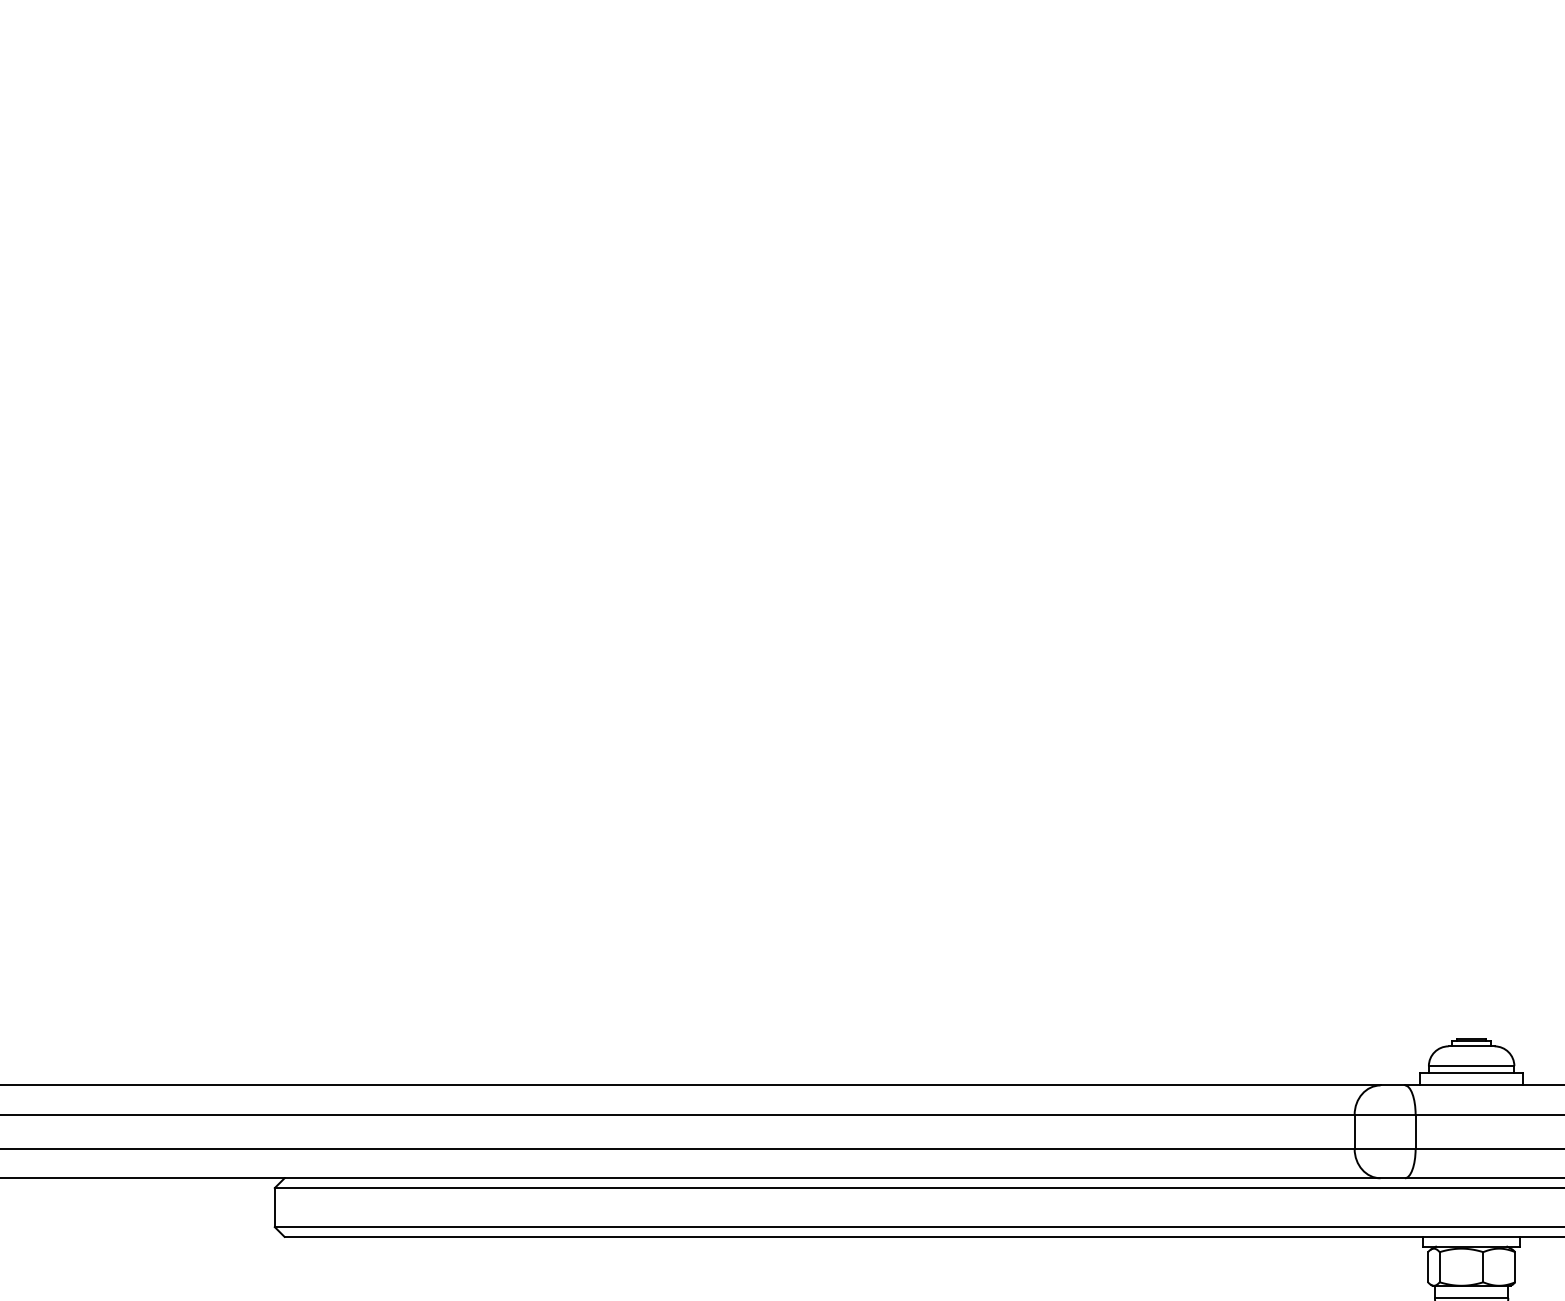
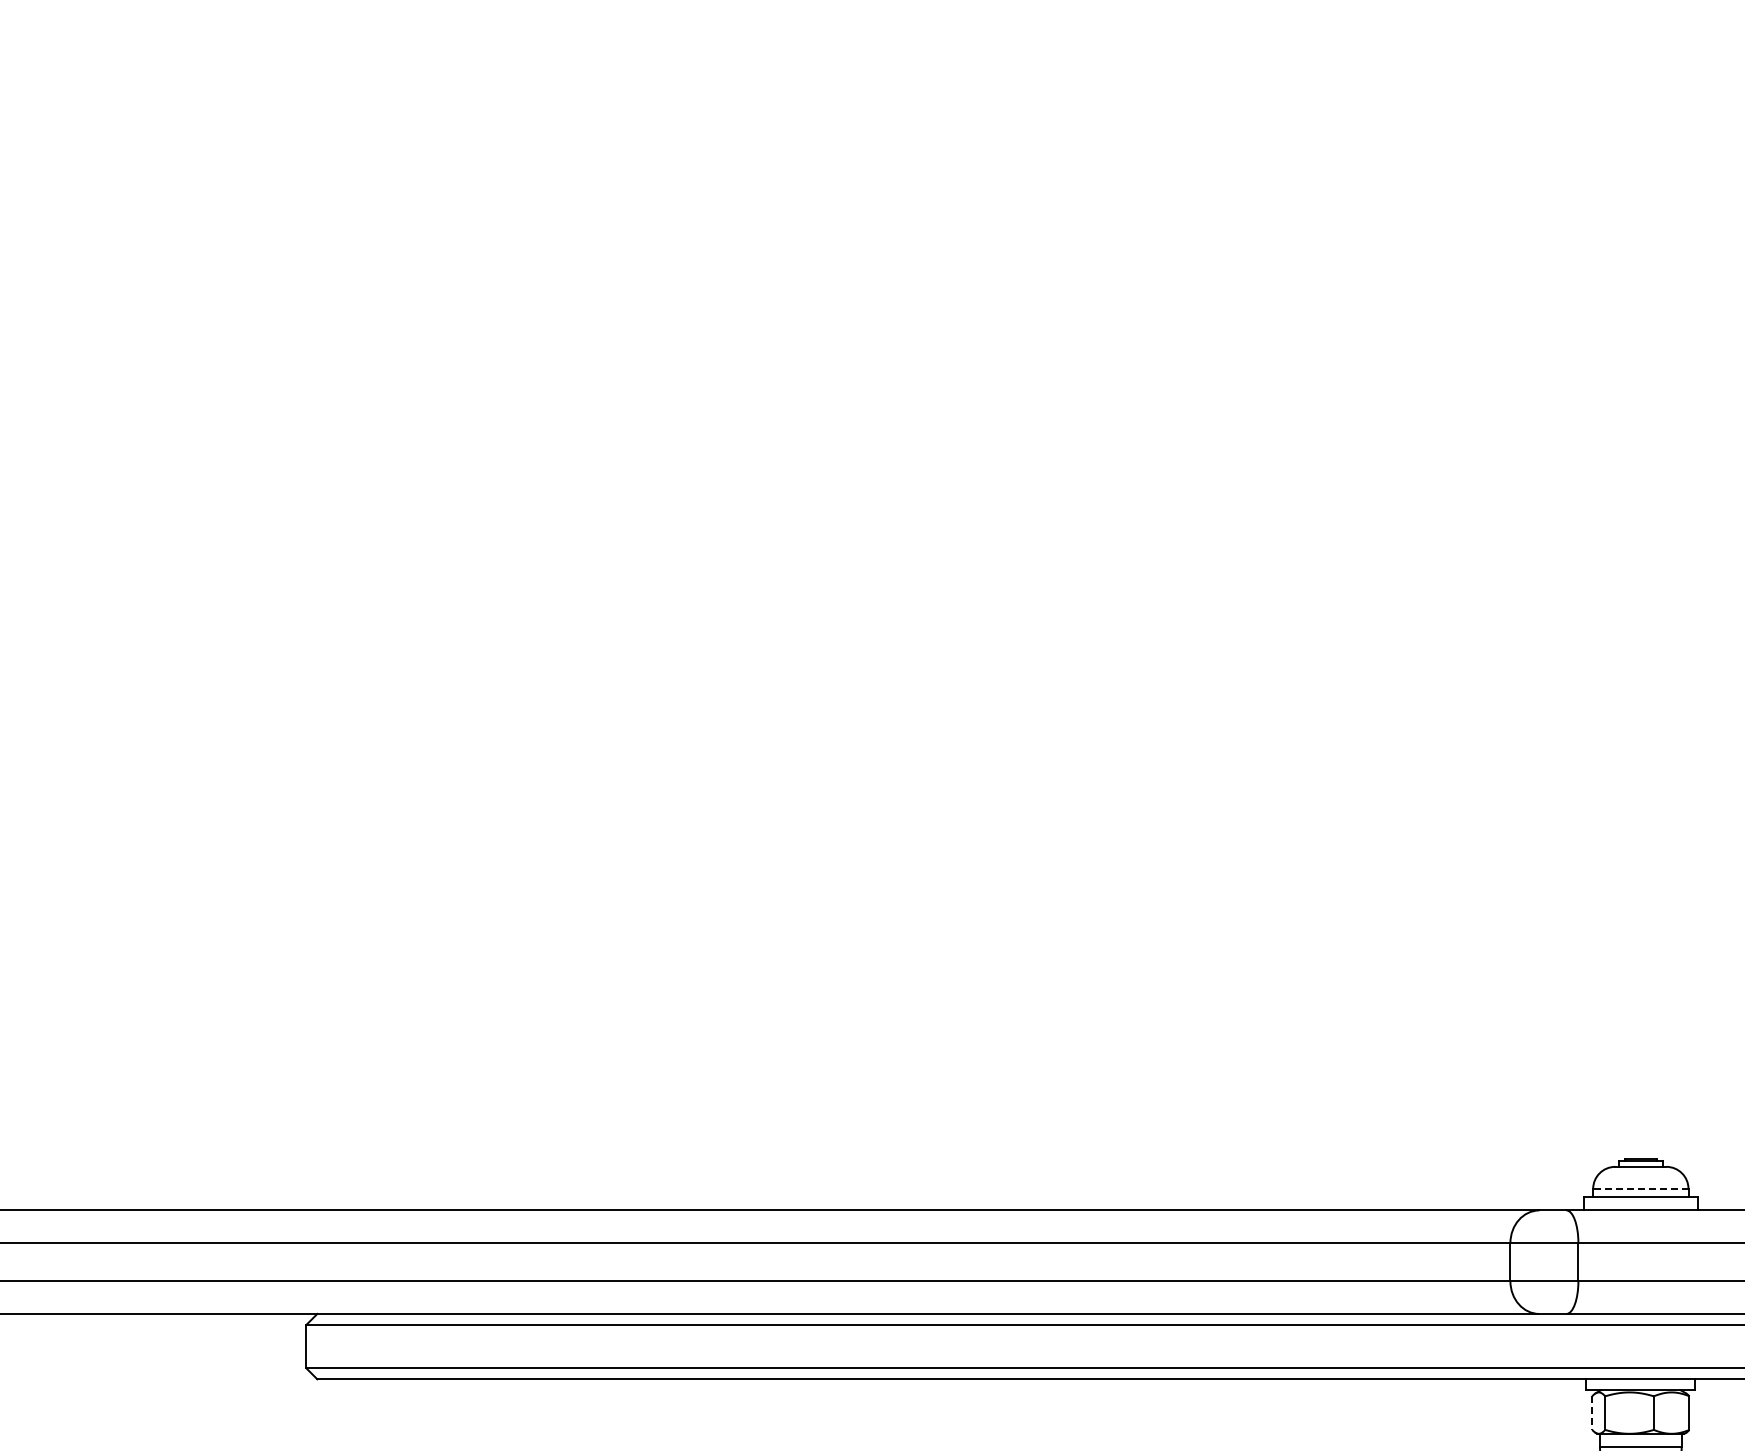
line: (1471, 1065) -> (1640, 1188), solid -> dashed
line: (1428, 1267) -> (1592, 1413), solid -> dashed

